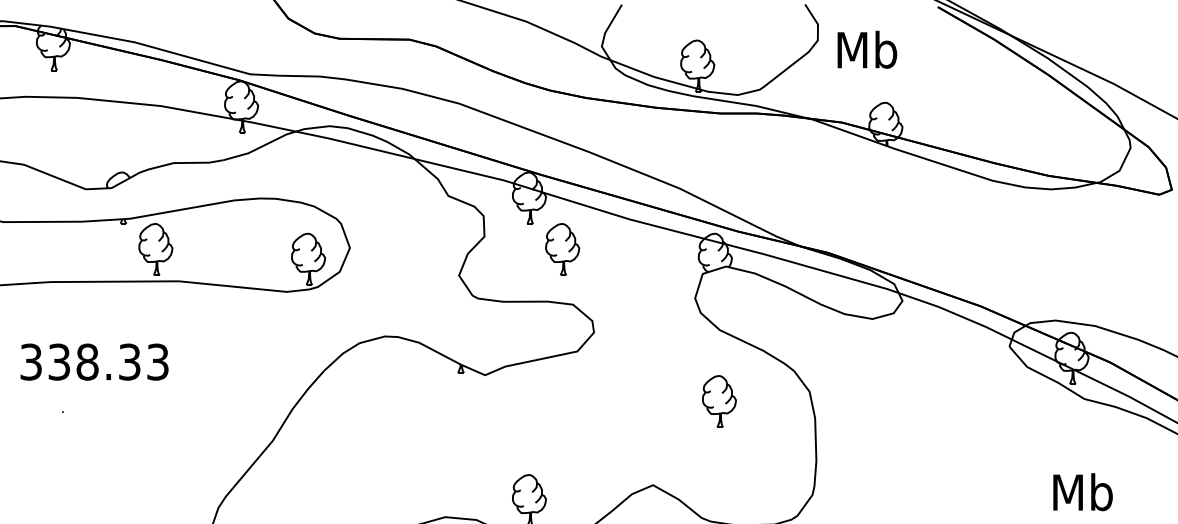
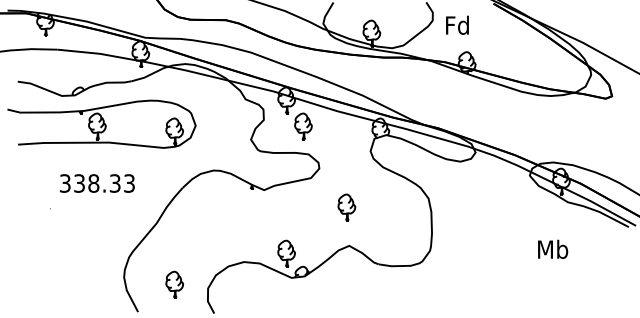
text: (866, 48) -> (457, 24), Mb -> Fd
text: (94, 362) -> (97, 183), moved
part: (718, 401) -> (346, 207), moved
text: (1083, 490) -> (553, 248), moved

